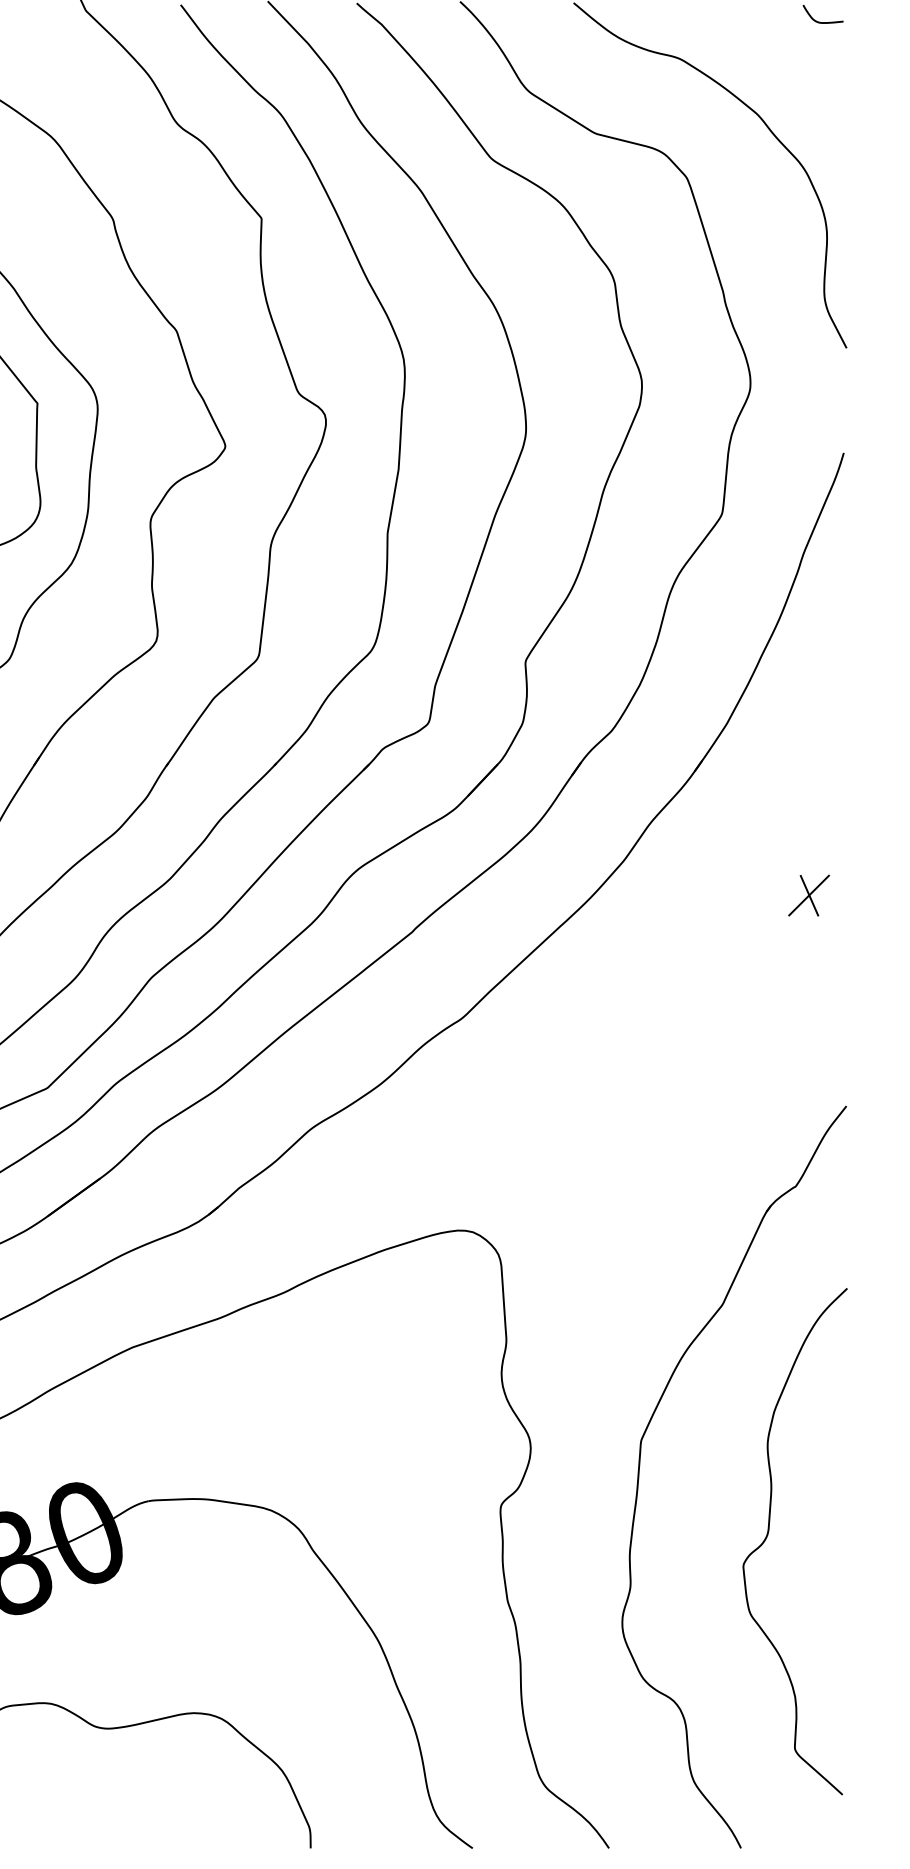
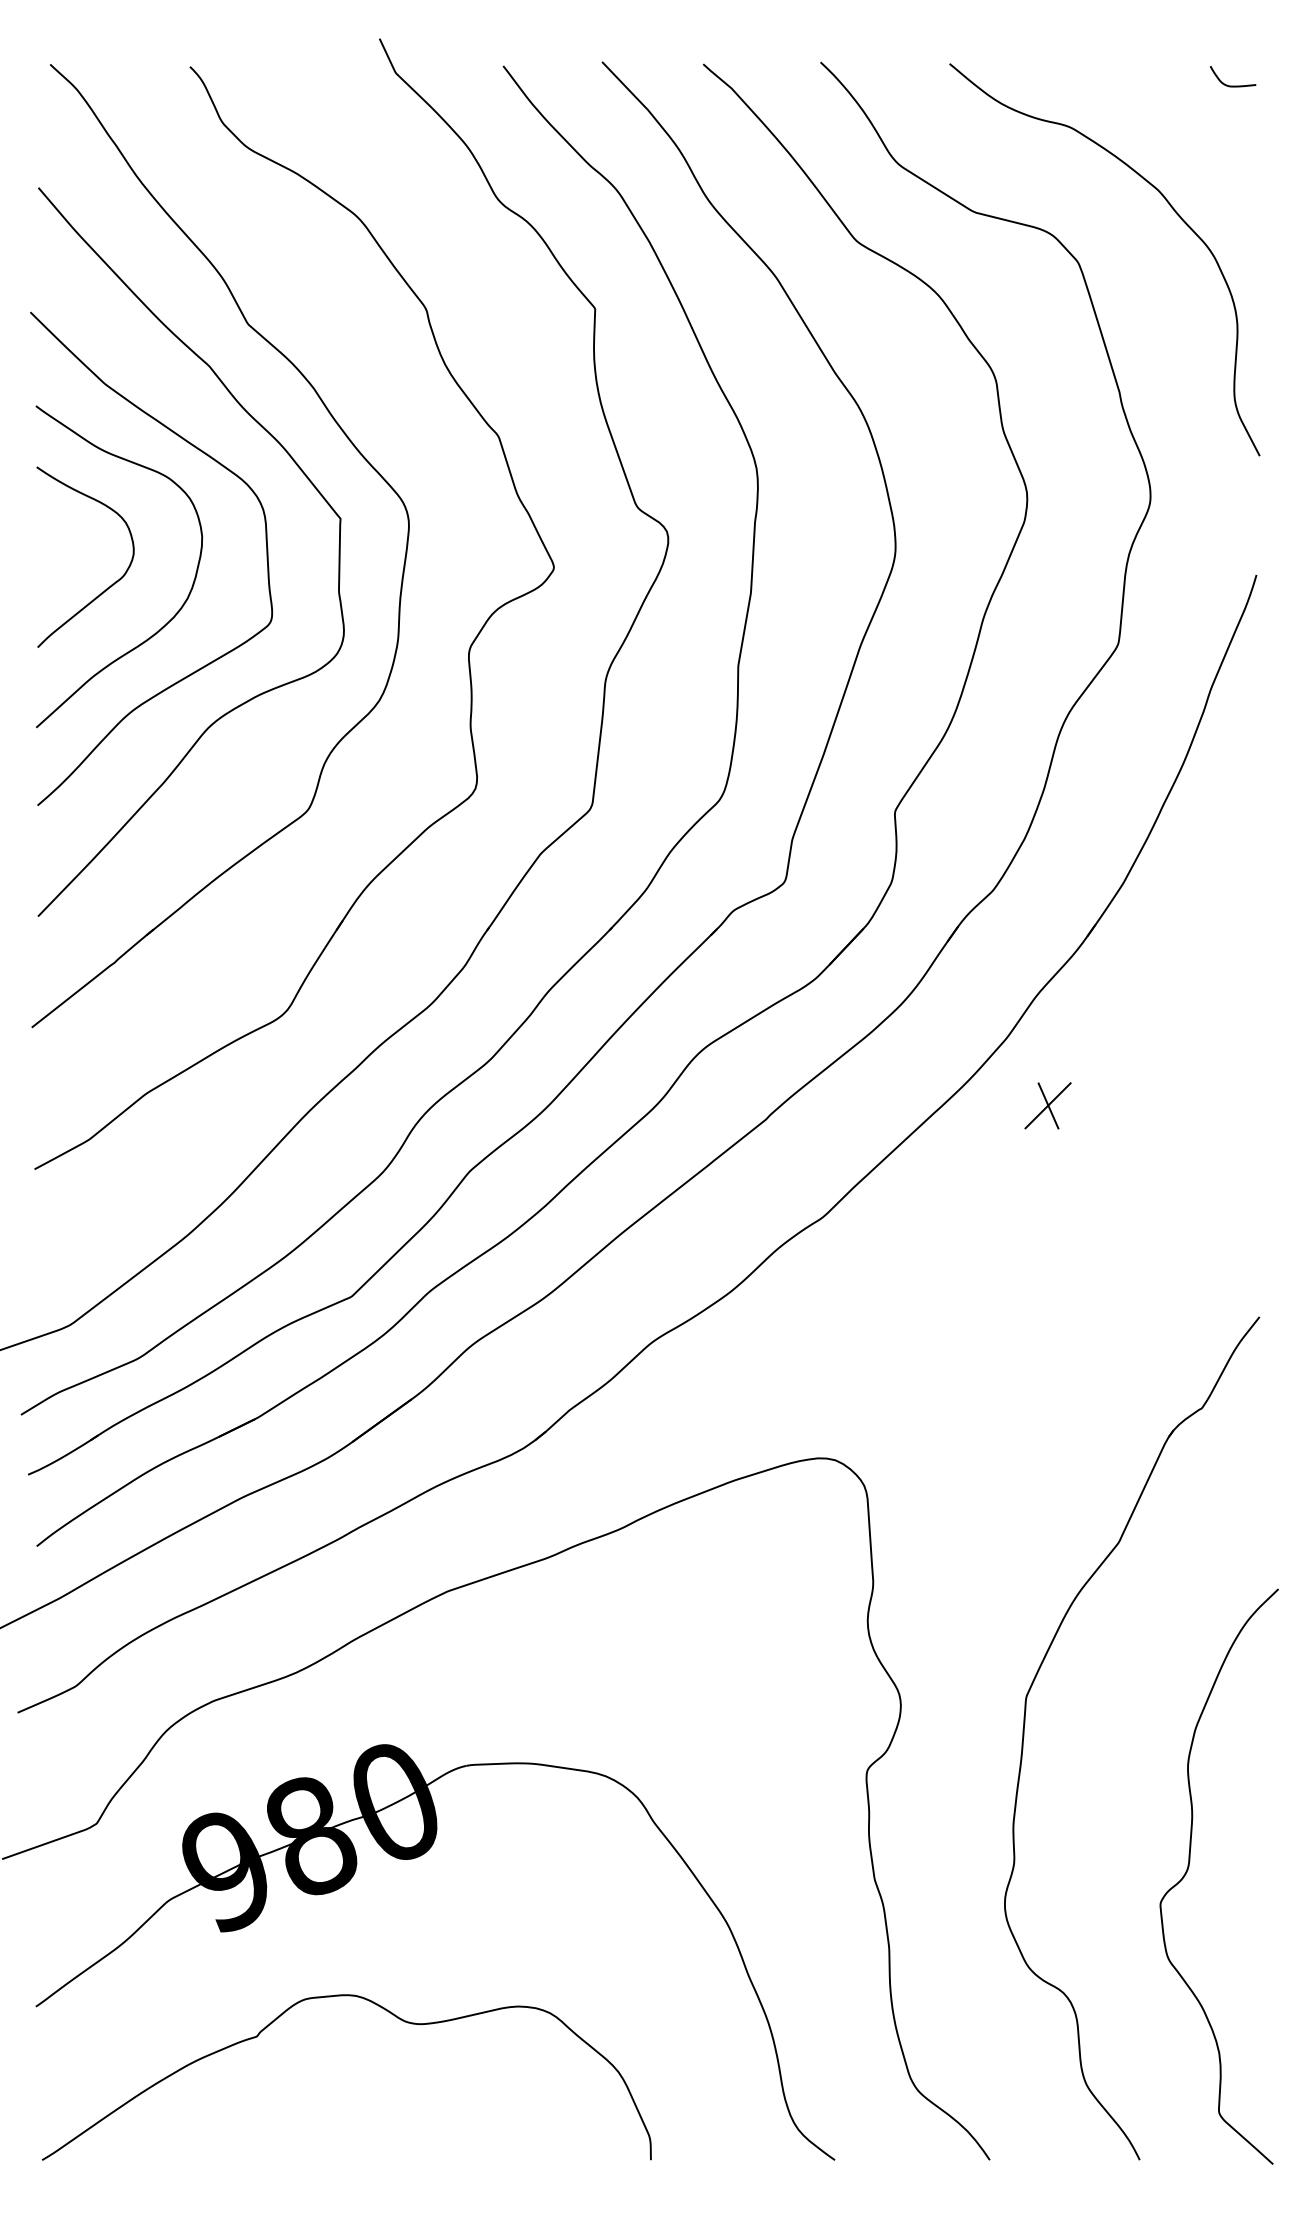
part: (808, 895) -> (1047, 1105), moved
curve: (768, 1533) -> (1189, 1867), moved

